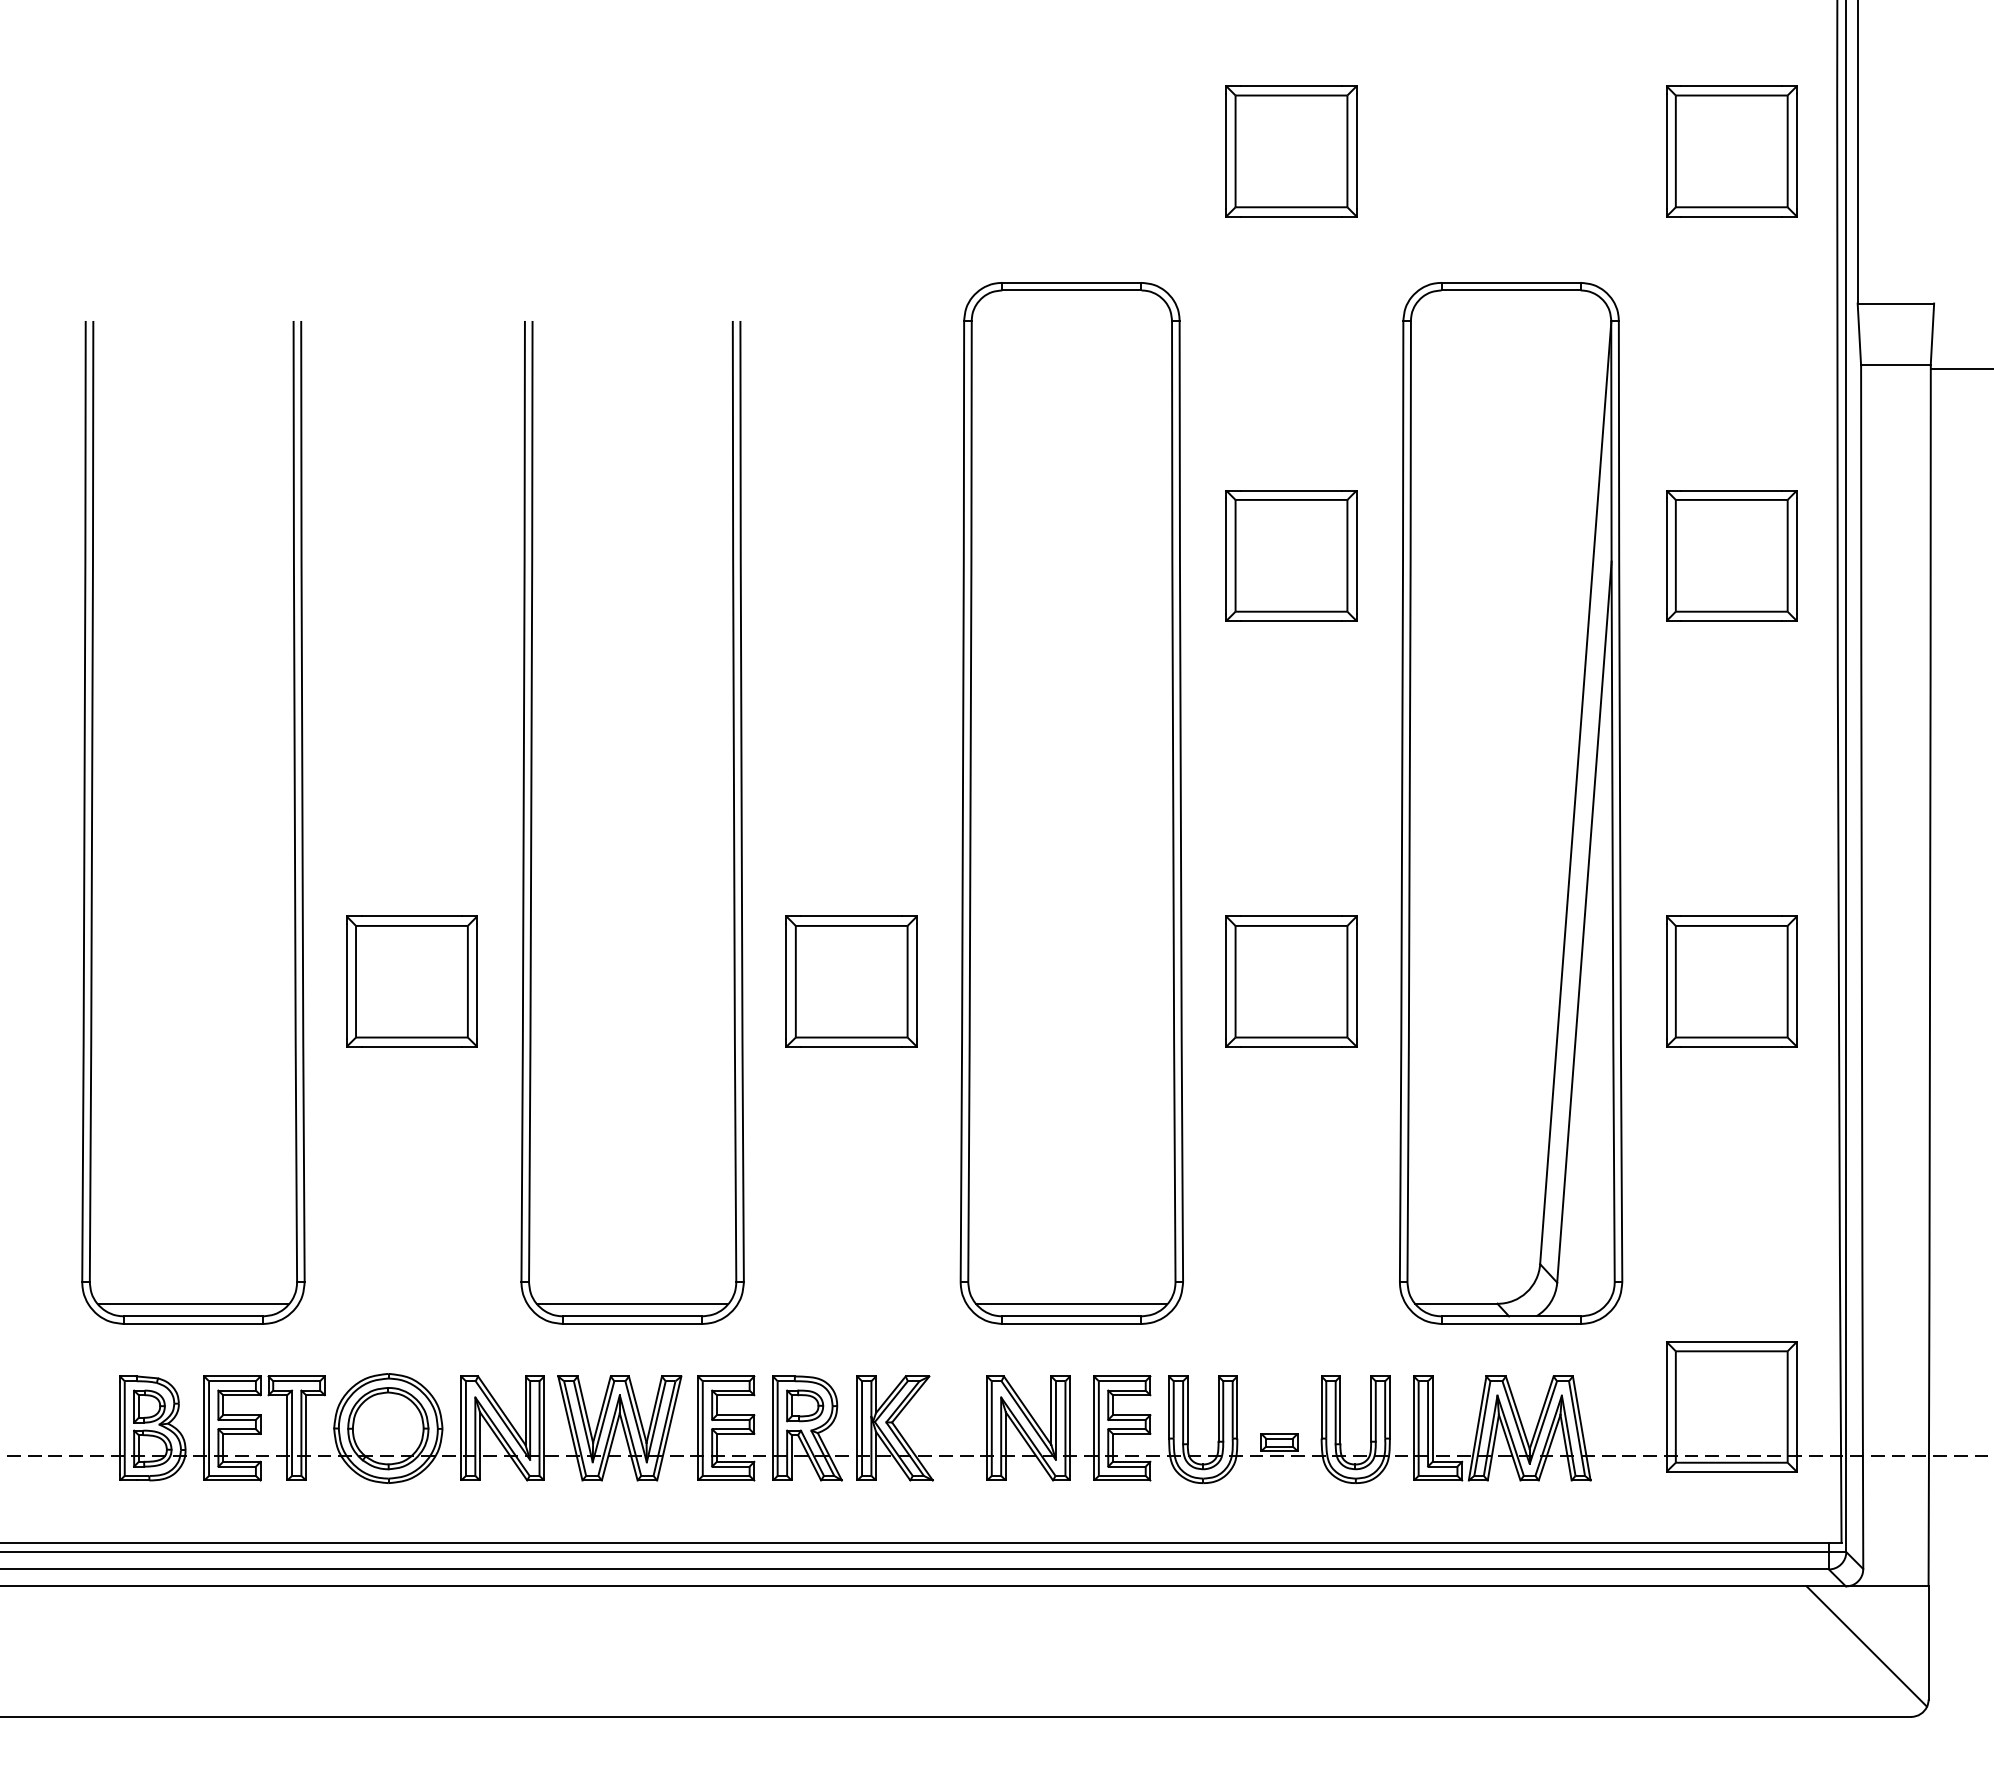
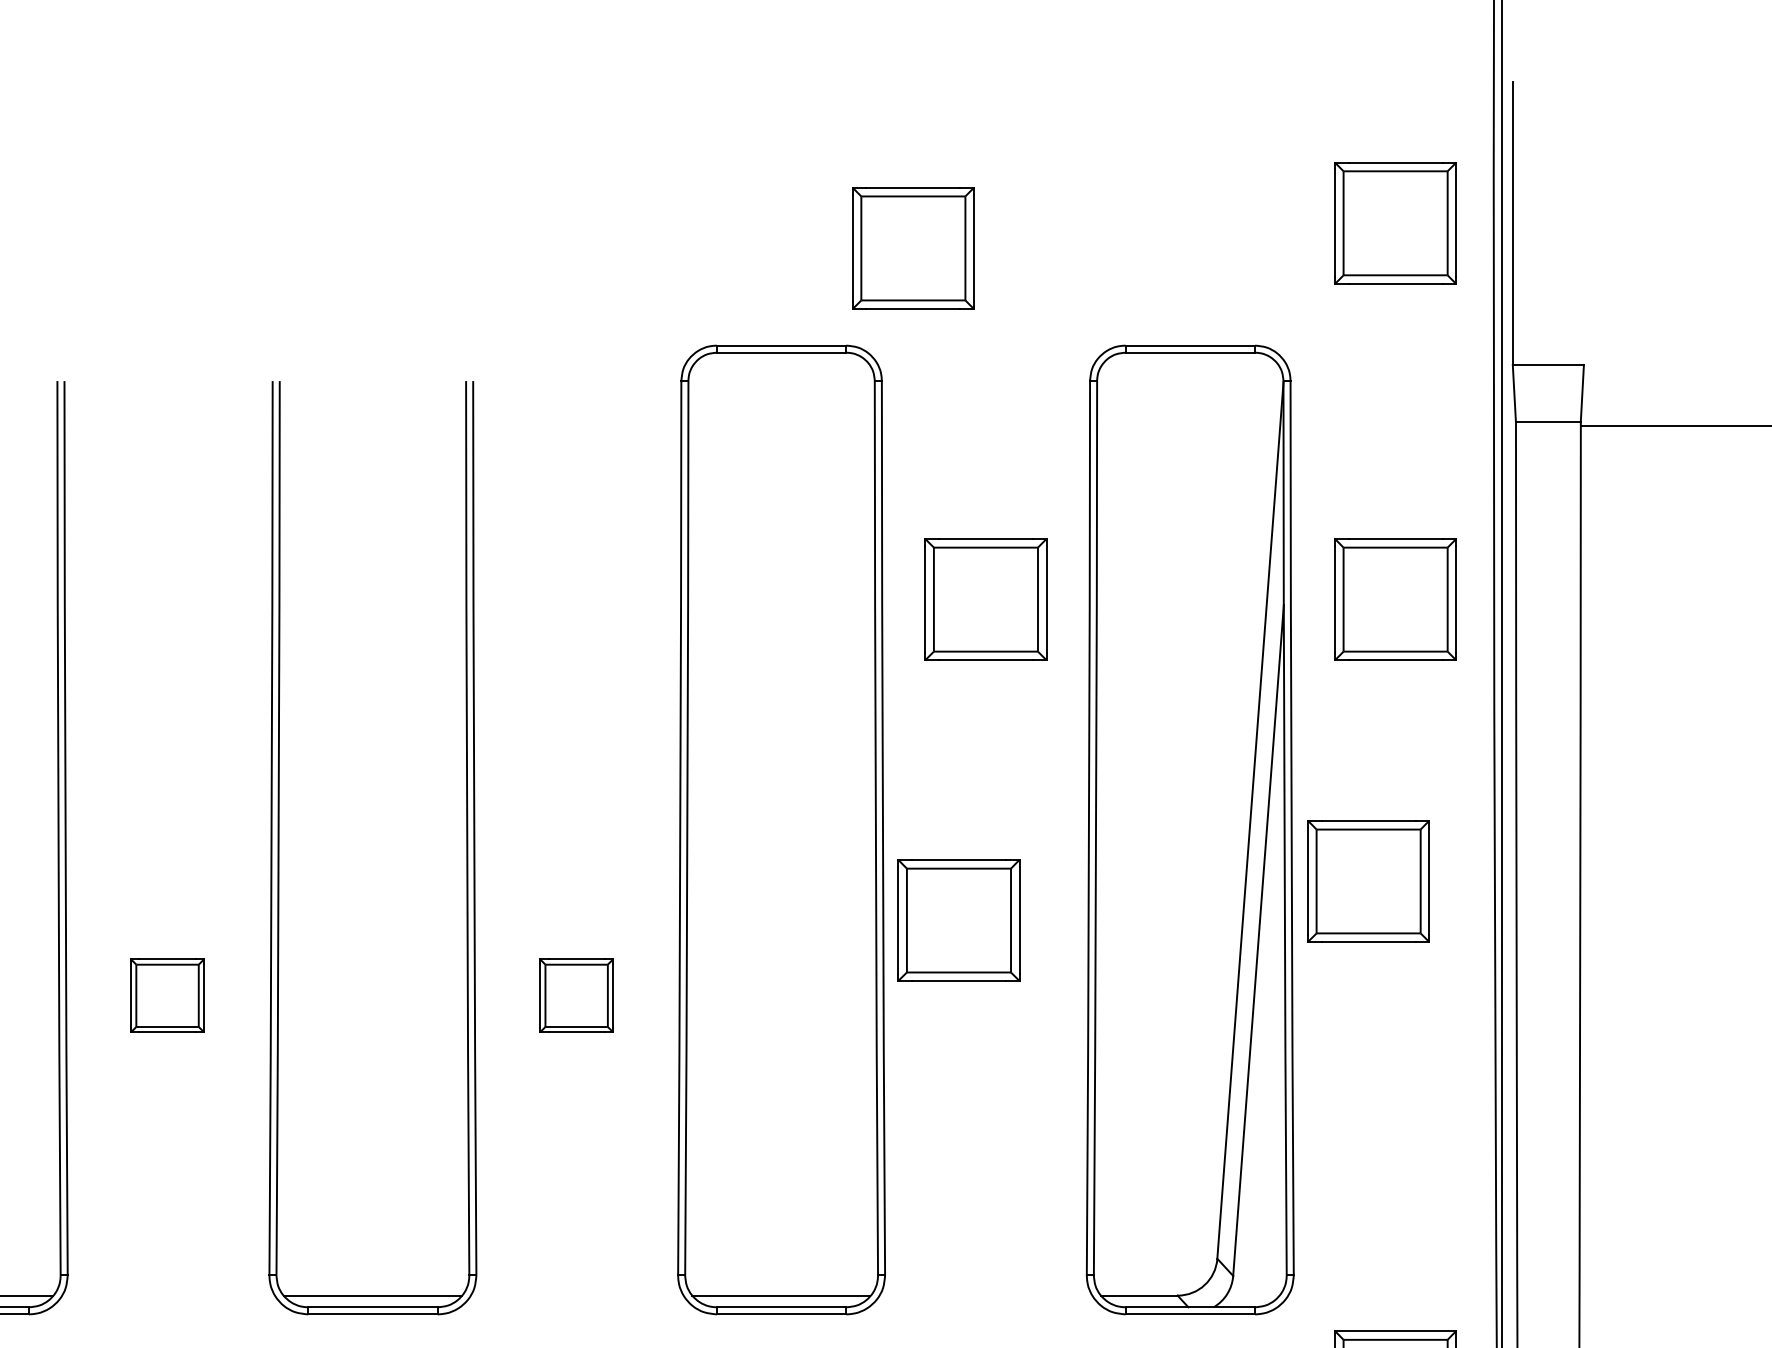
part: (1291, 151) -> (913, 248), moved
part: (411, 981) -> (167, 995), size x0.6
part: (851, 981) -> (576, 995), size x0.6
part: (1291, 981) -> (958, 920), moved
part: (1731, 981) -> (1368, 881), moved

